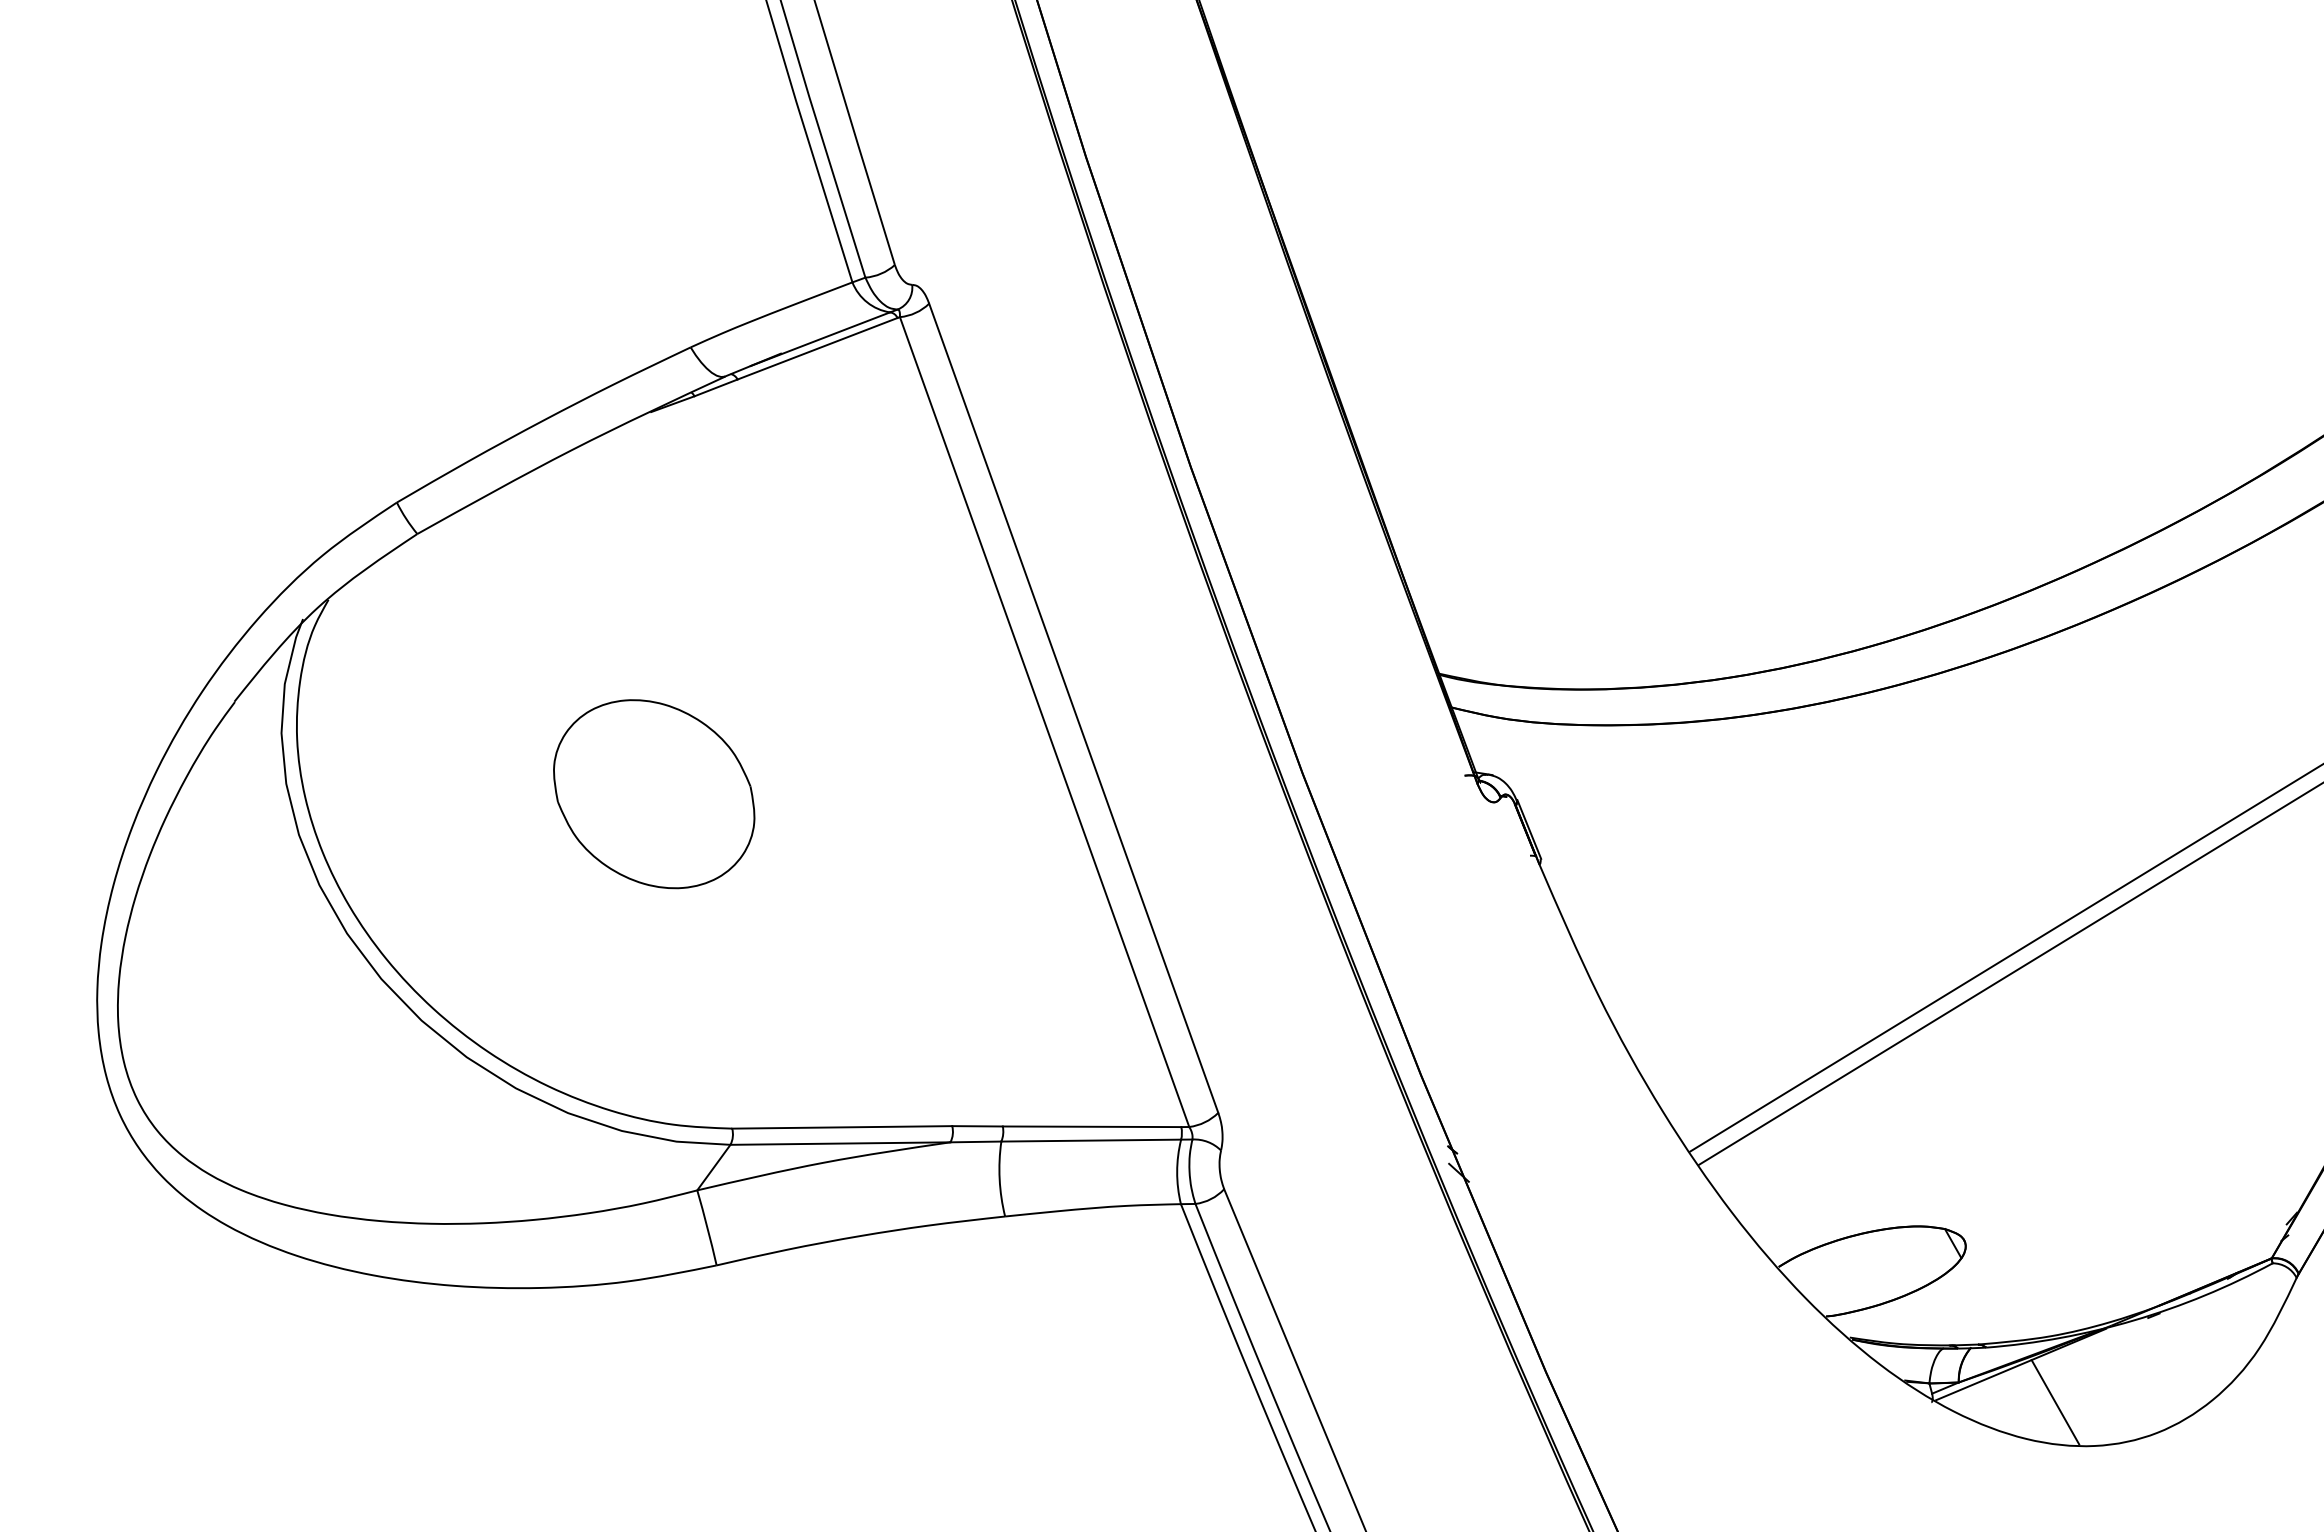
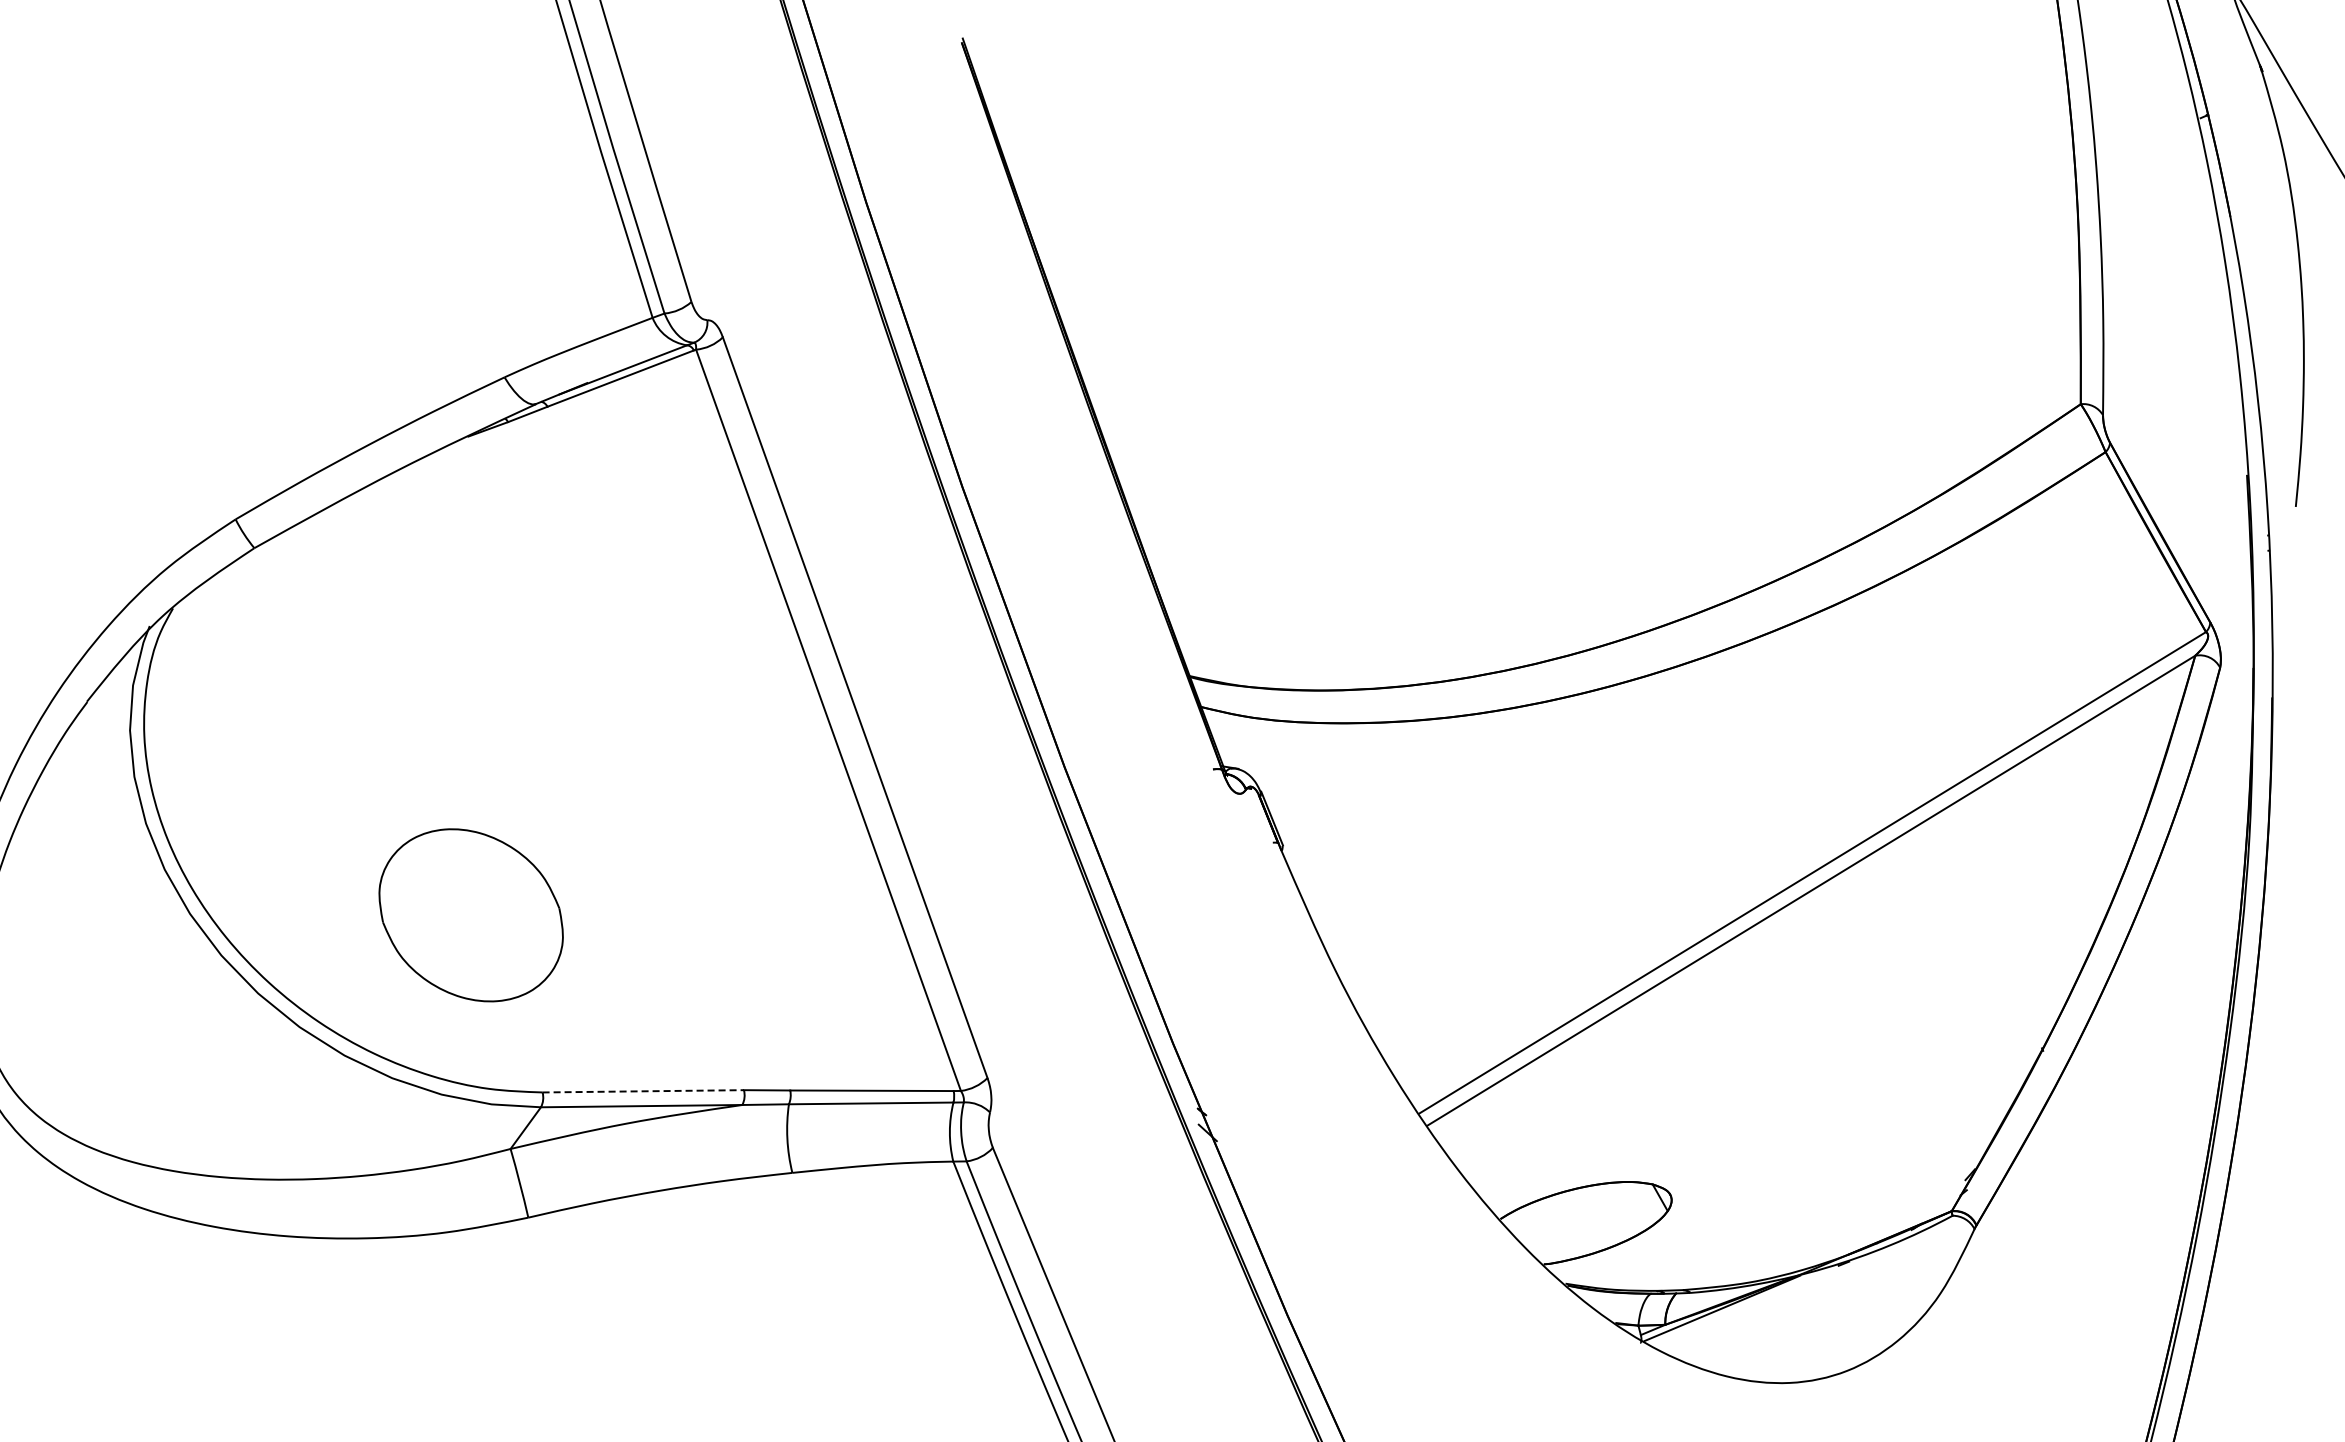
part: (653, 794) -> (470, 915), moved
line: (842, 1127) -> (643, 1091), solid -> dashed
line: (2055, 1401) -> (1753, 1342), removed

